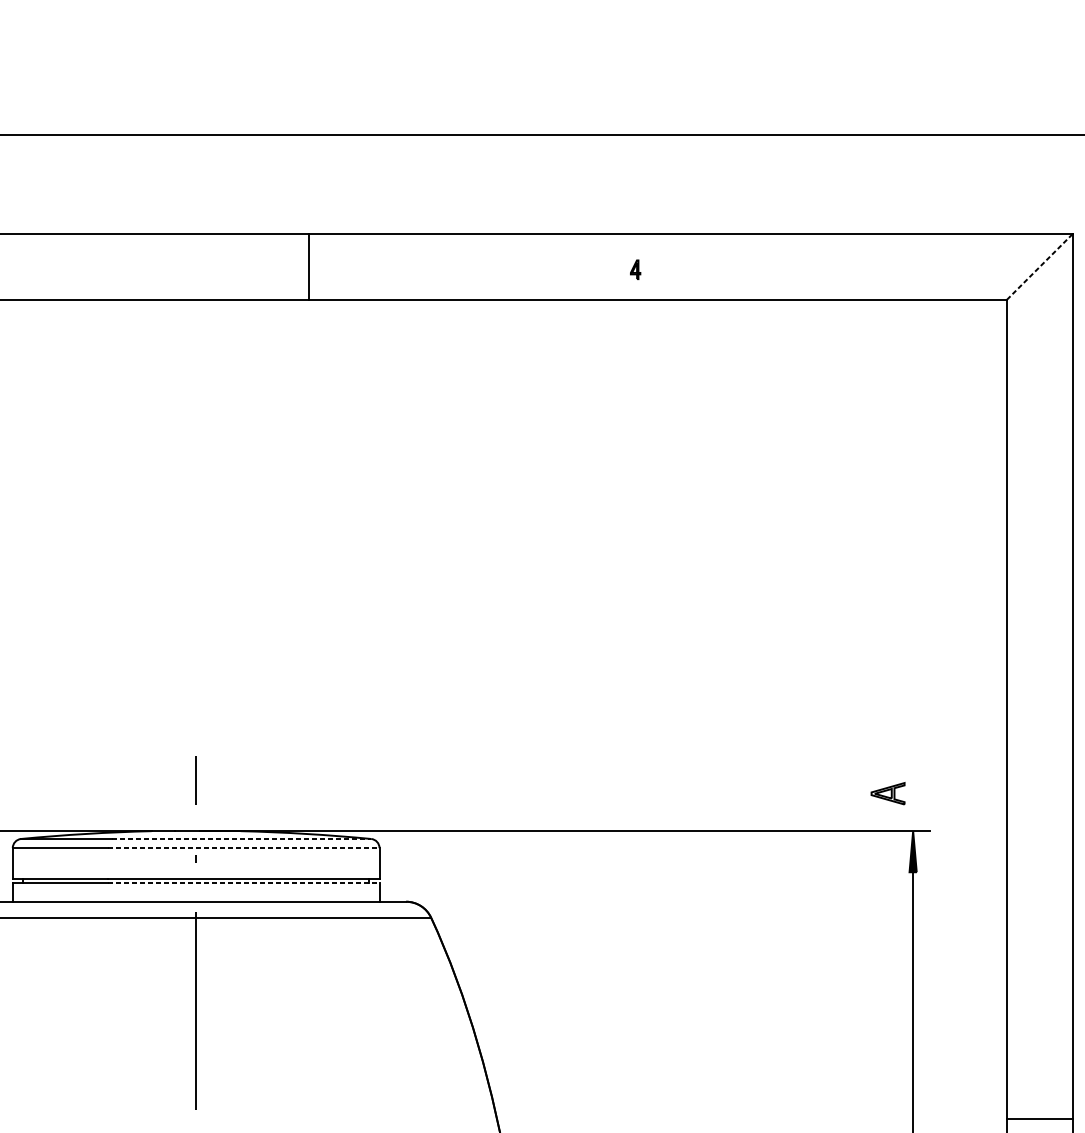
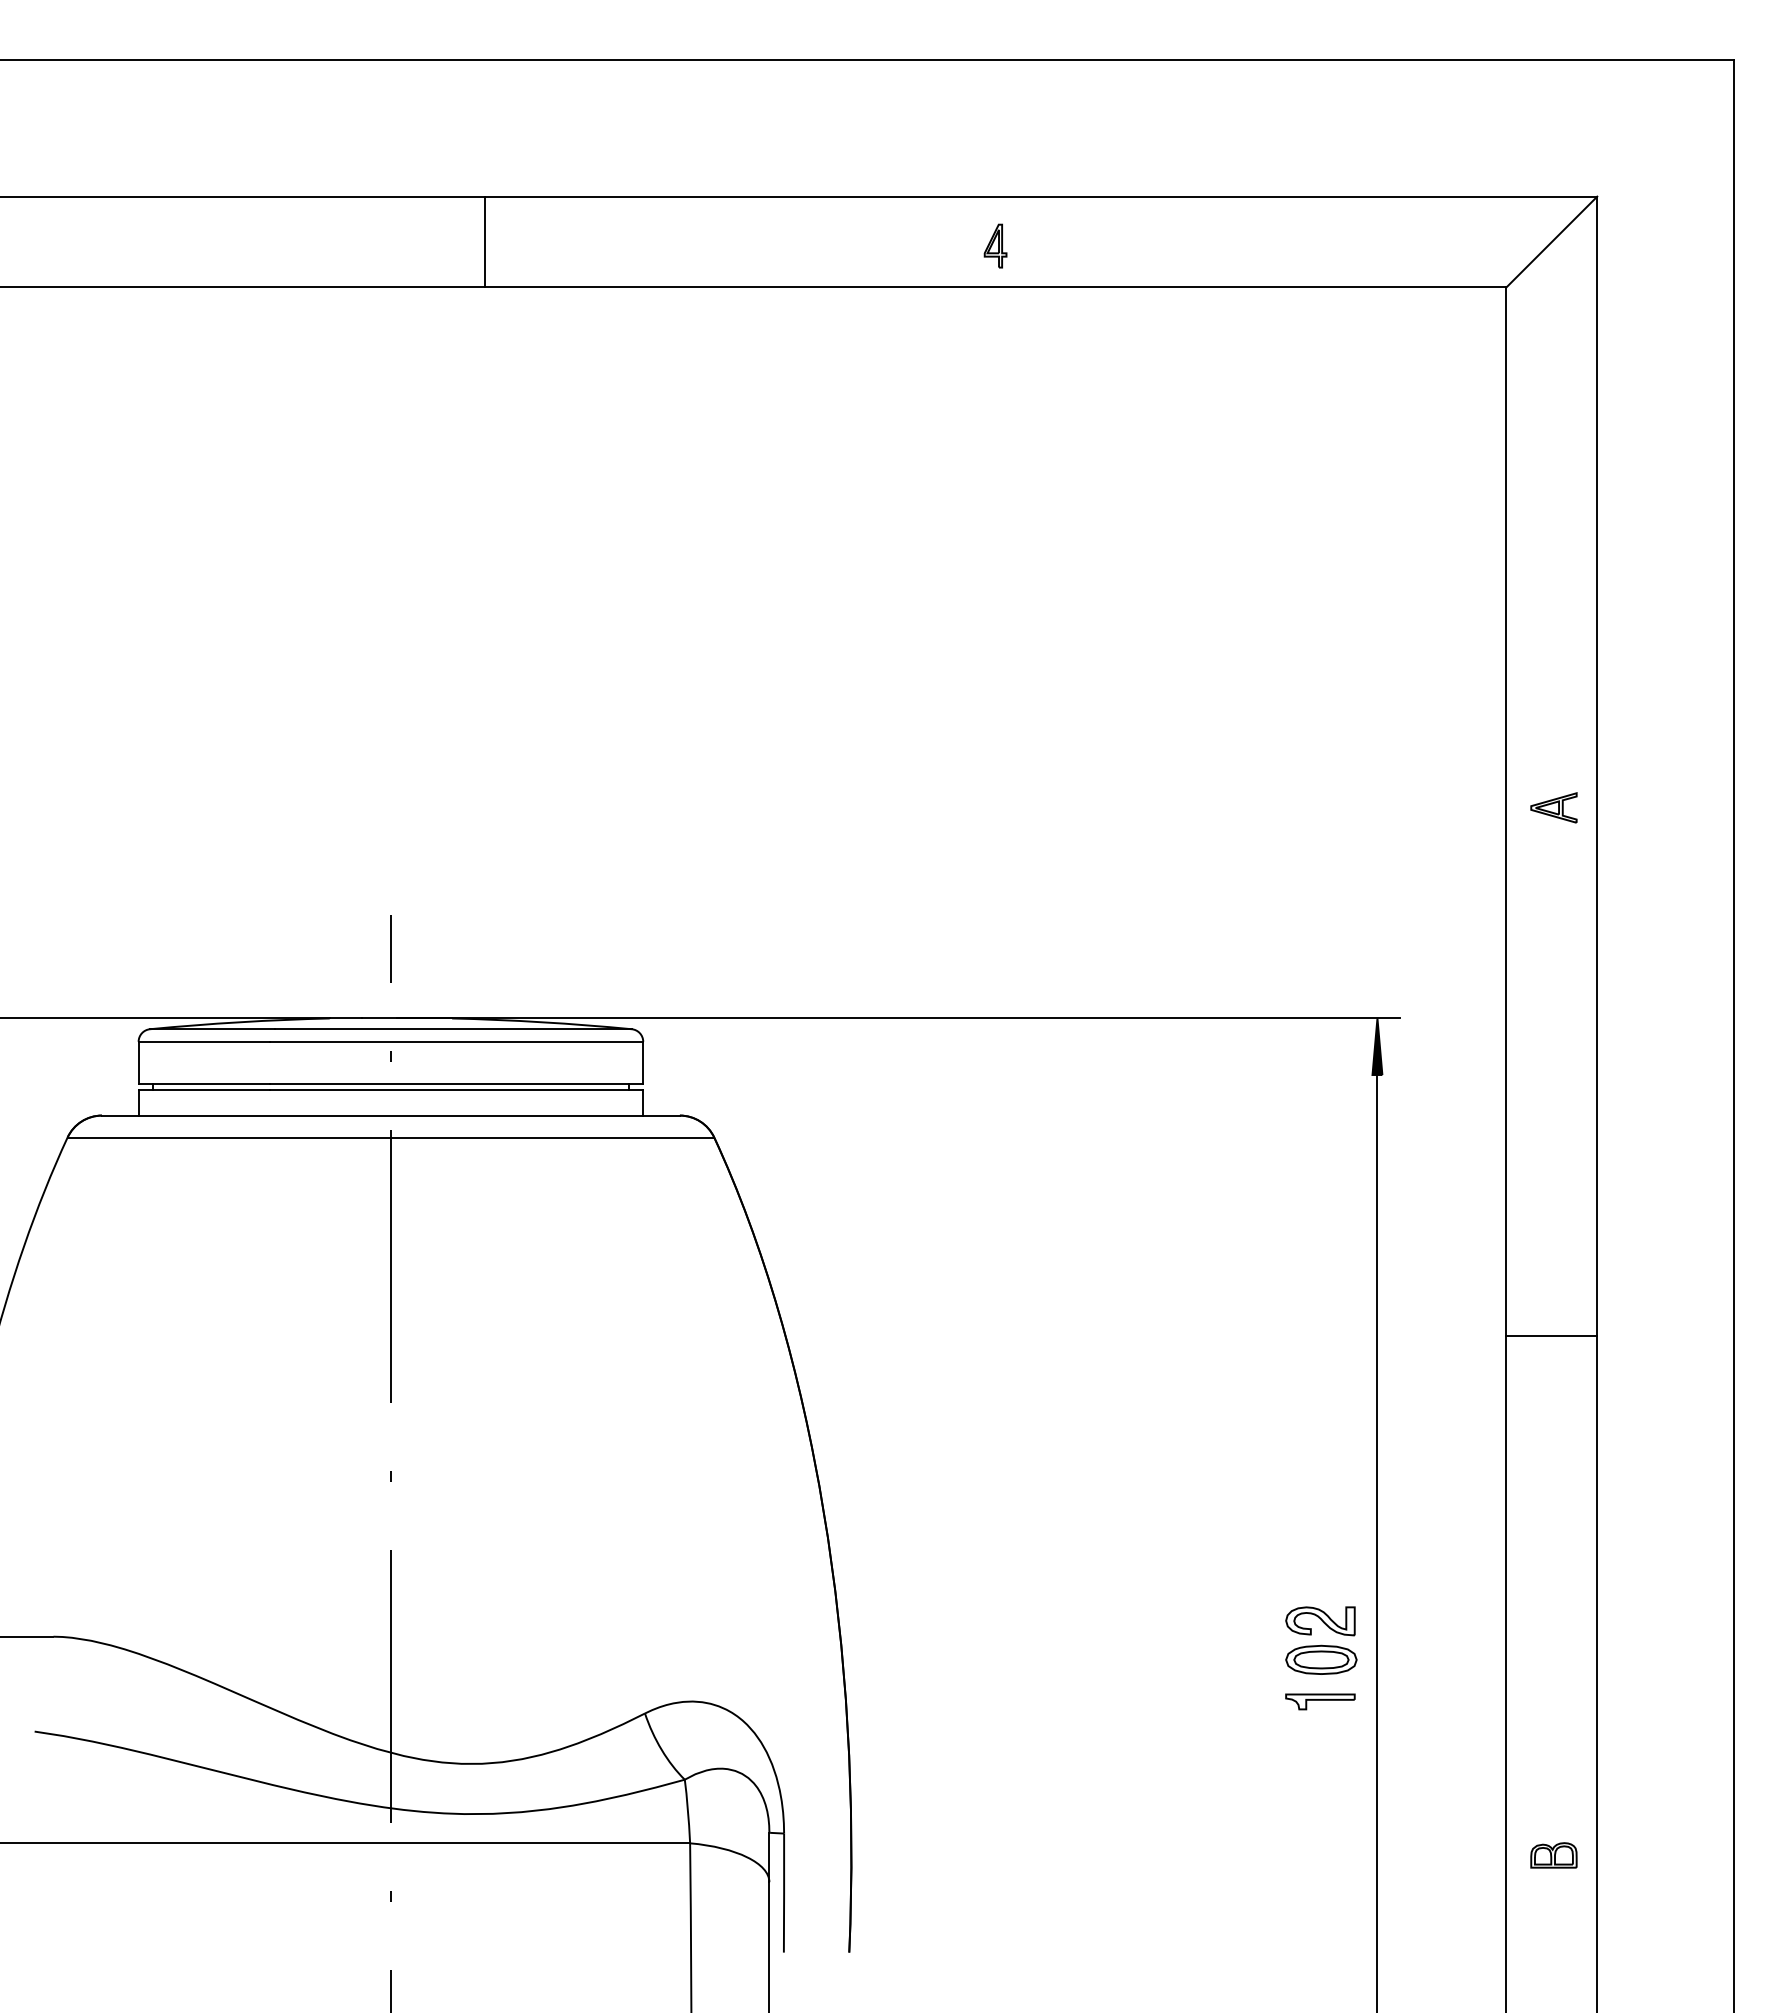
line: (308, 266) -> (484, 241), moved
line: (1040, 266) -> (1552, 241), dashed -> solid
part: (635, 269) -> (995, 245), size x1.67
part: (887, 793) -> (1553, 807), moved
line: (242, 839) -> (454, 1029), dashed -> solid
line: (243, 847) -> (456, 1041), dashed -> solid
line: (243, 883) -> (456, 1090), dashed -> solid
line: (1039, 1119) -> (1551, 1335), moved

